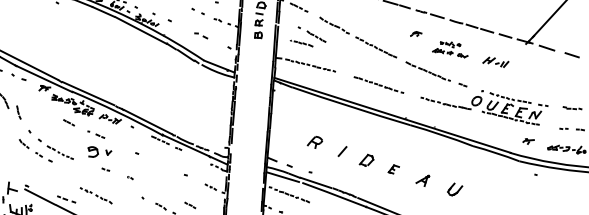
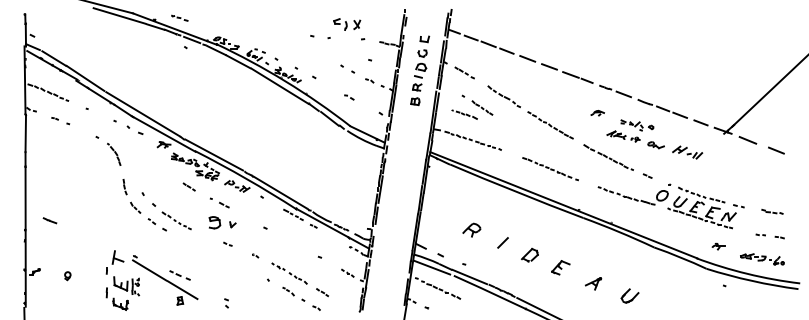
part: (201, 35) -> (349, 97), size x0.62
part: (449, 50) -> (635, 134), size x1.43
line: (18, 112) -> (124, 187), moved
part: (393, 169) -> (560, 267), size x1.43
part: (96, 195) -> (289, 273), moved

